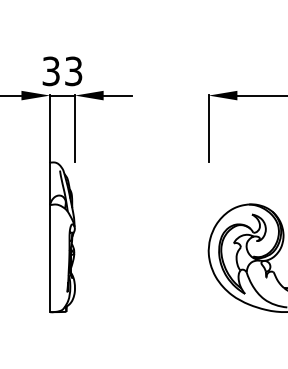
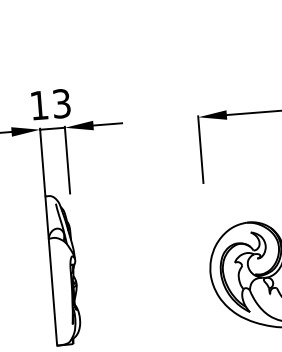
text: (50, 71) -> (38, 105), 33 -> 13

